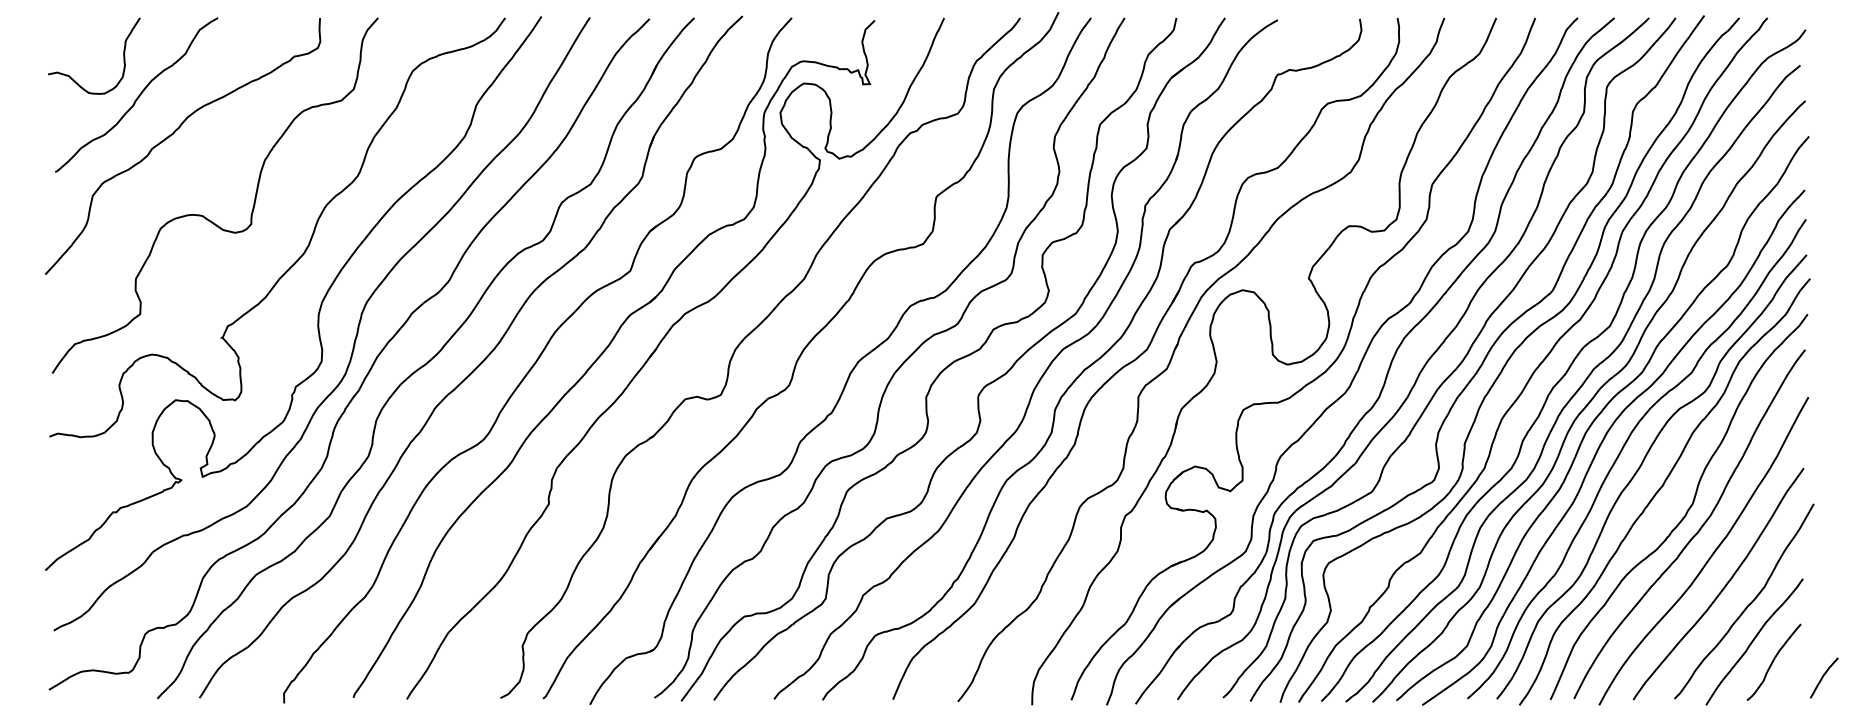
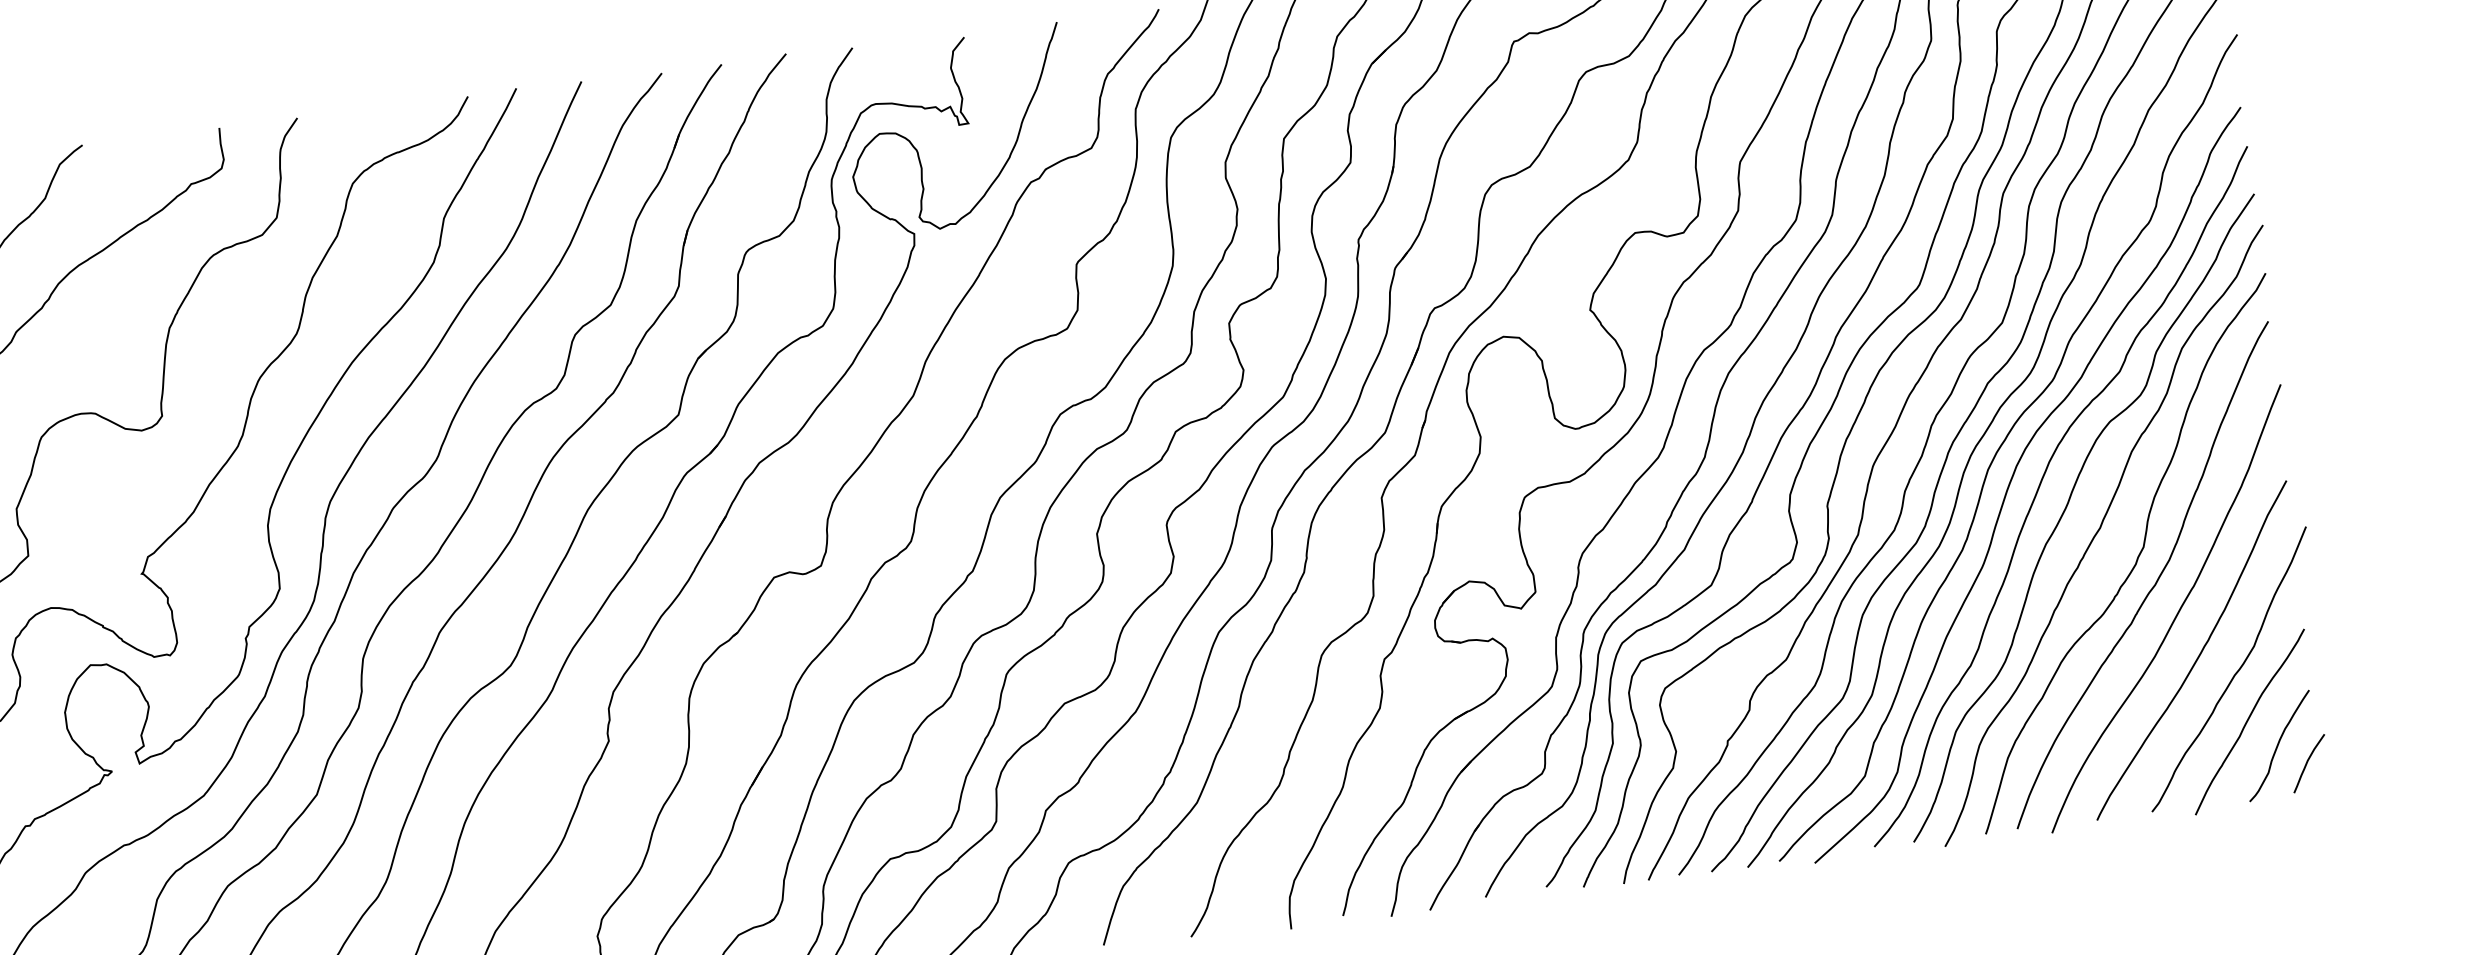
curve: (1823, 677) -> (2308, 763), moved

